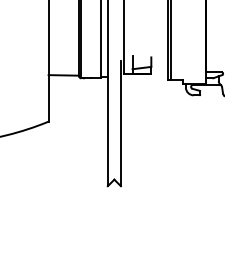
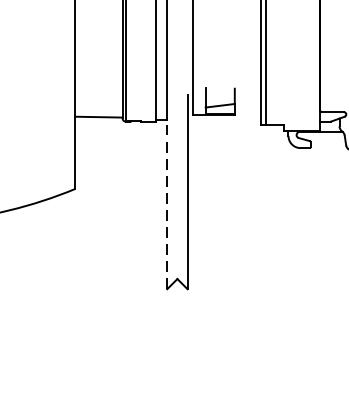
line: (107, 131) -> (166, 204), solid -> dashed

